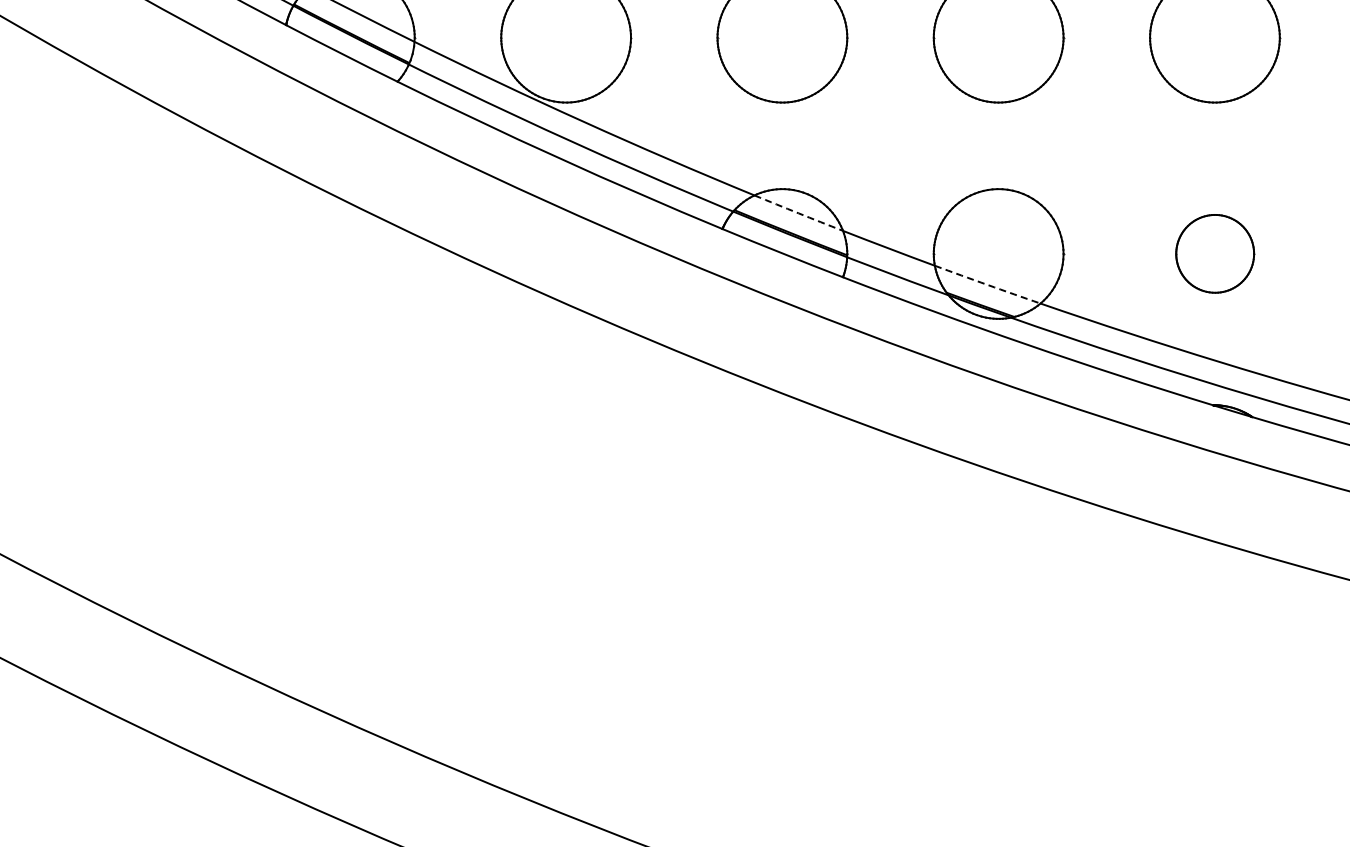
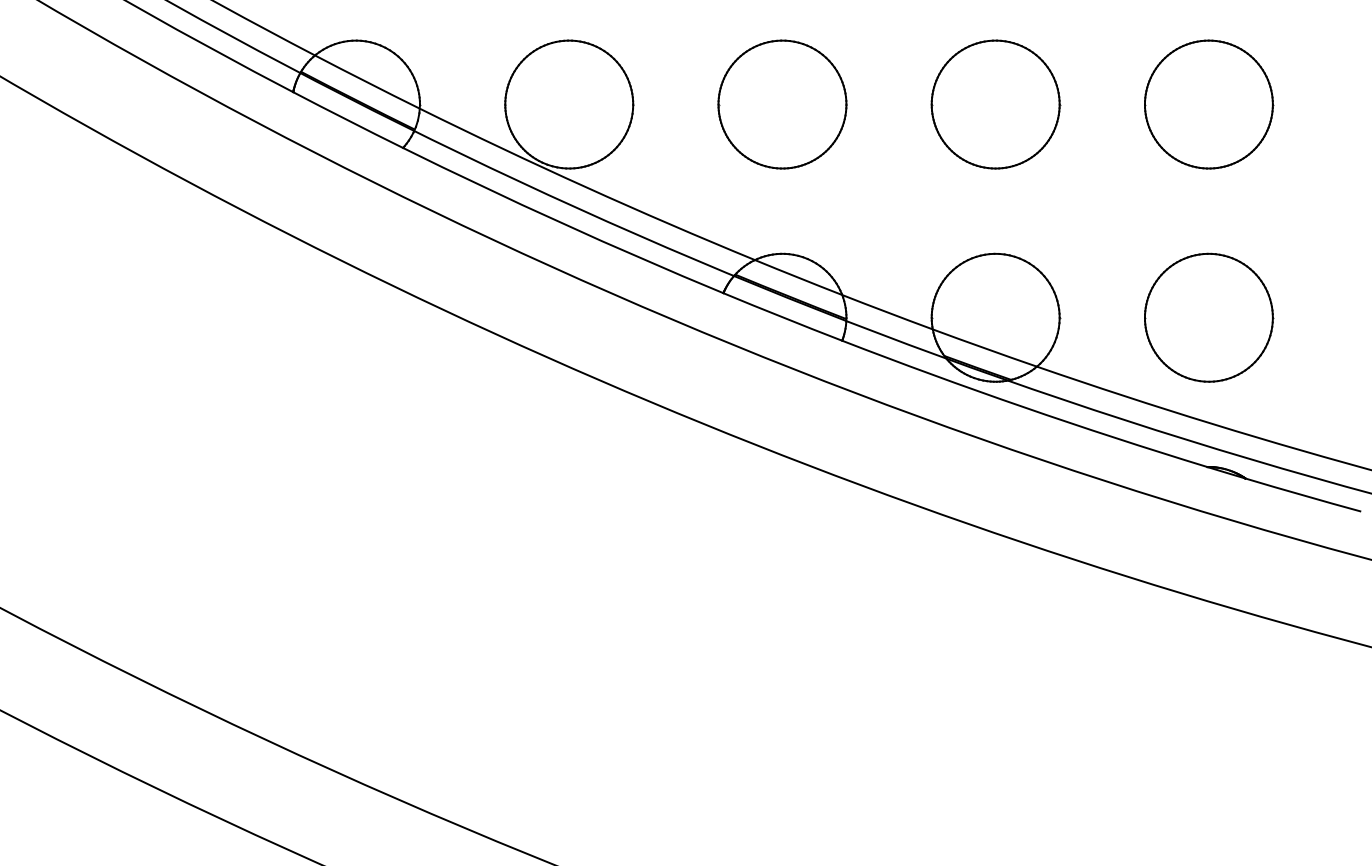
arc: (798, 213) -> (798, 277), dashed -> solid
part: (1215, 253) -> (1209, 317), size x1.67
arc: (987, 285) -> (984, 348), dashed -> solid

